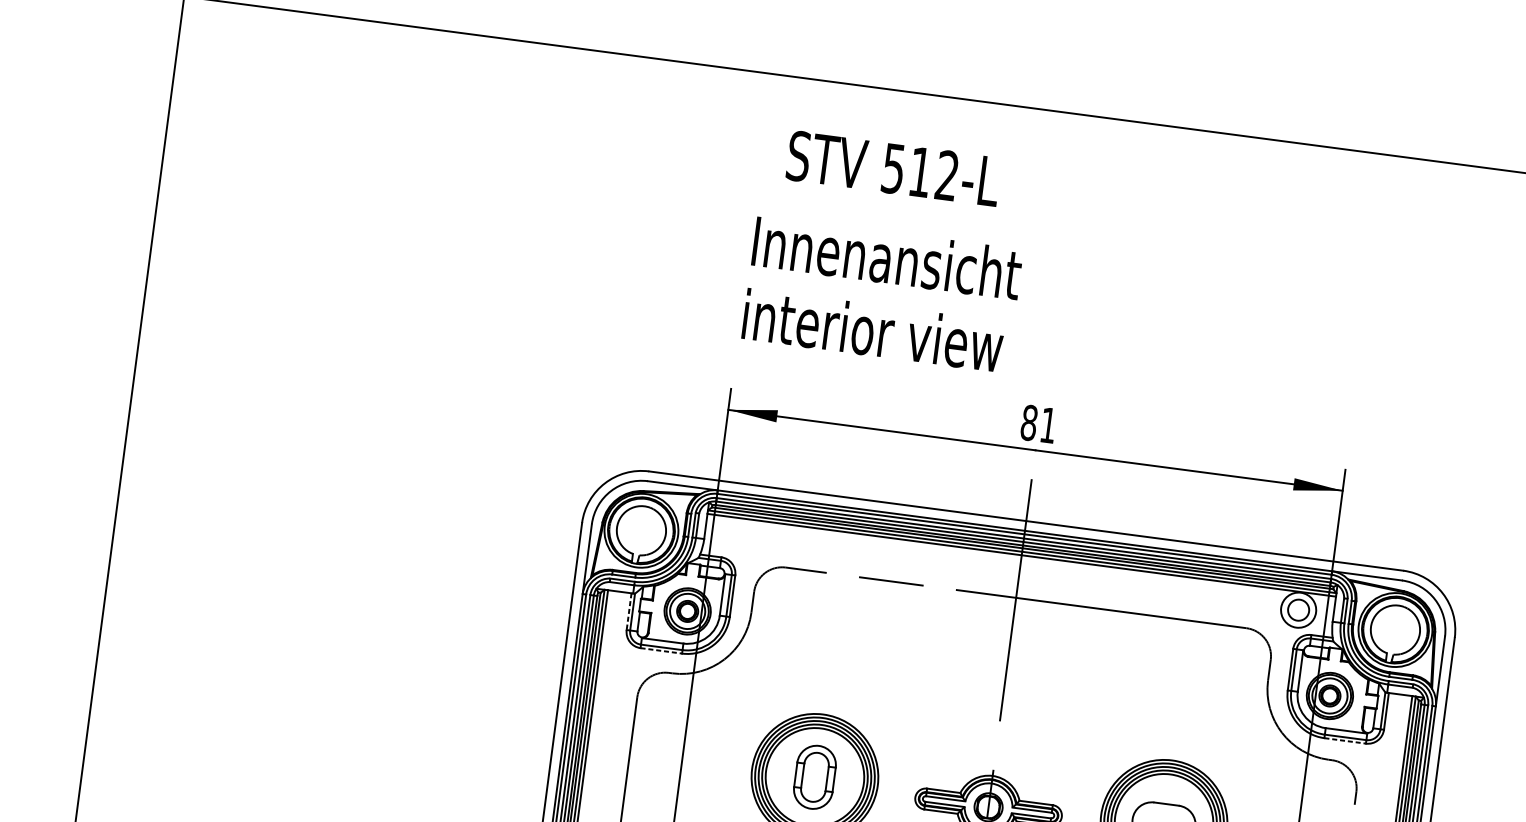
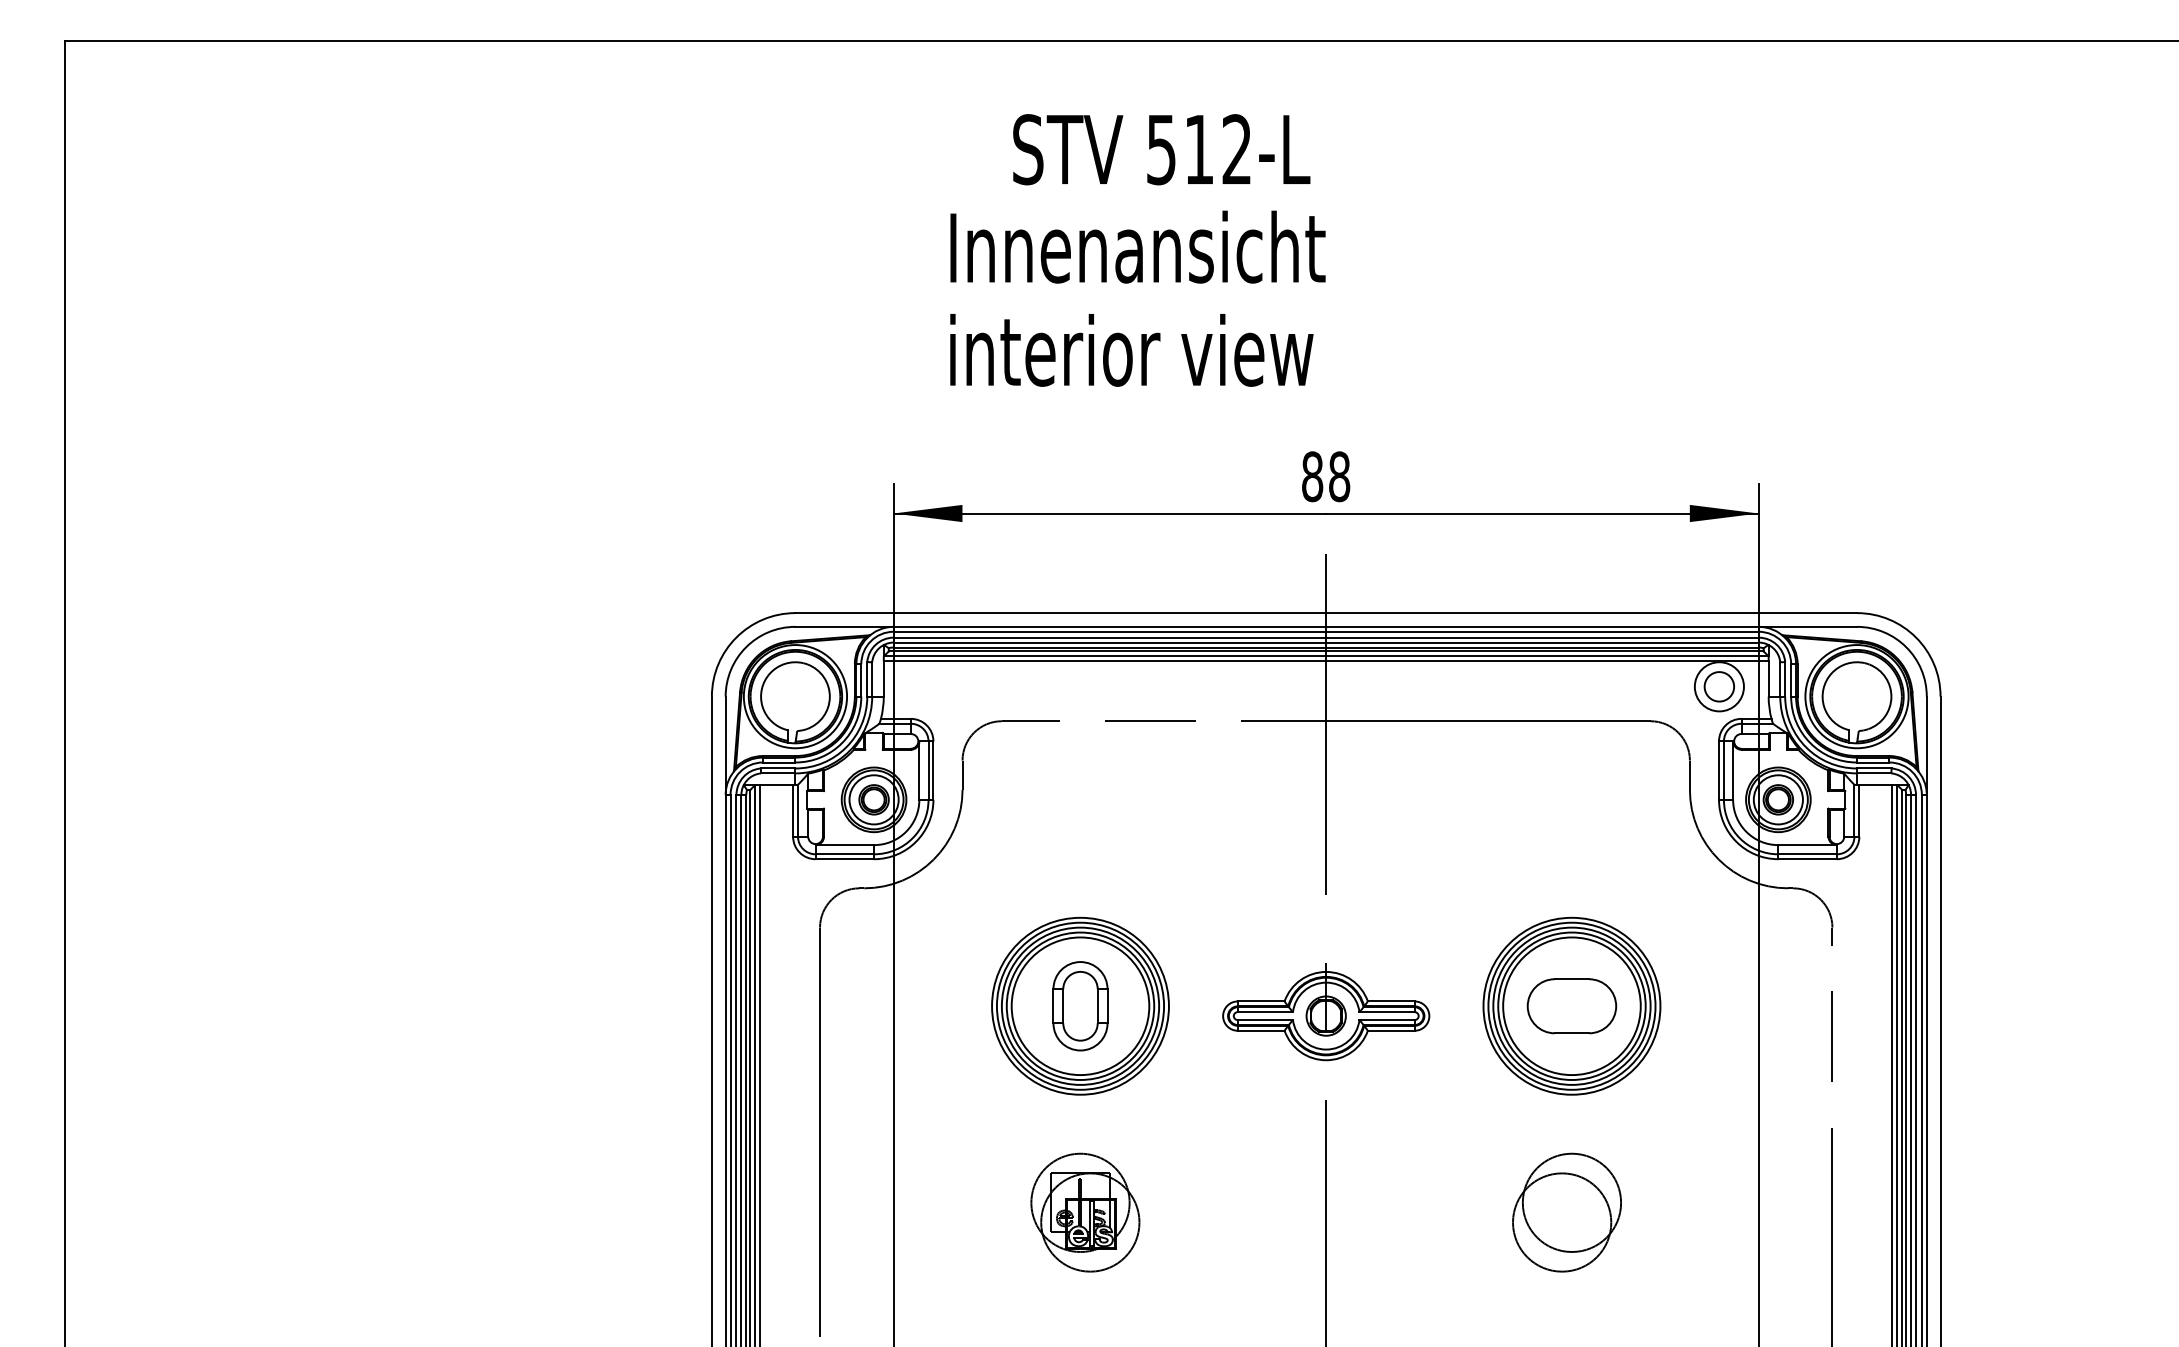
text: (893, 168) -> (1161, 149), moved
text: (882, 294) -> (1137, 298), moved
text: (1048, 425) -> (1339, 476), 81 -> 88
line: (629, 611) -> (793, 810), dashed -> solid
line: (661, 651) -> (845, 859), dashed -> solid
line: (1345, 741) -> (1808, 859), dashed -> solid

